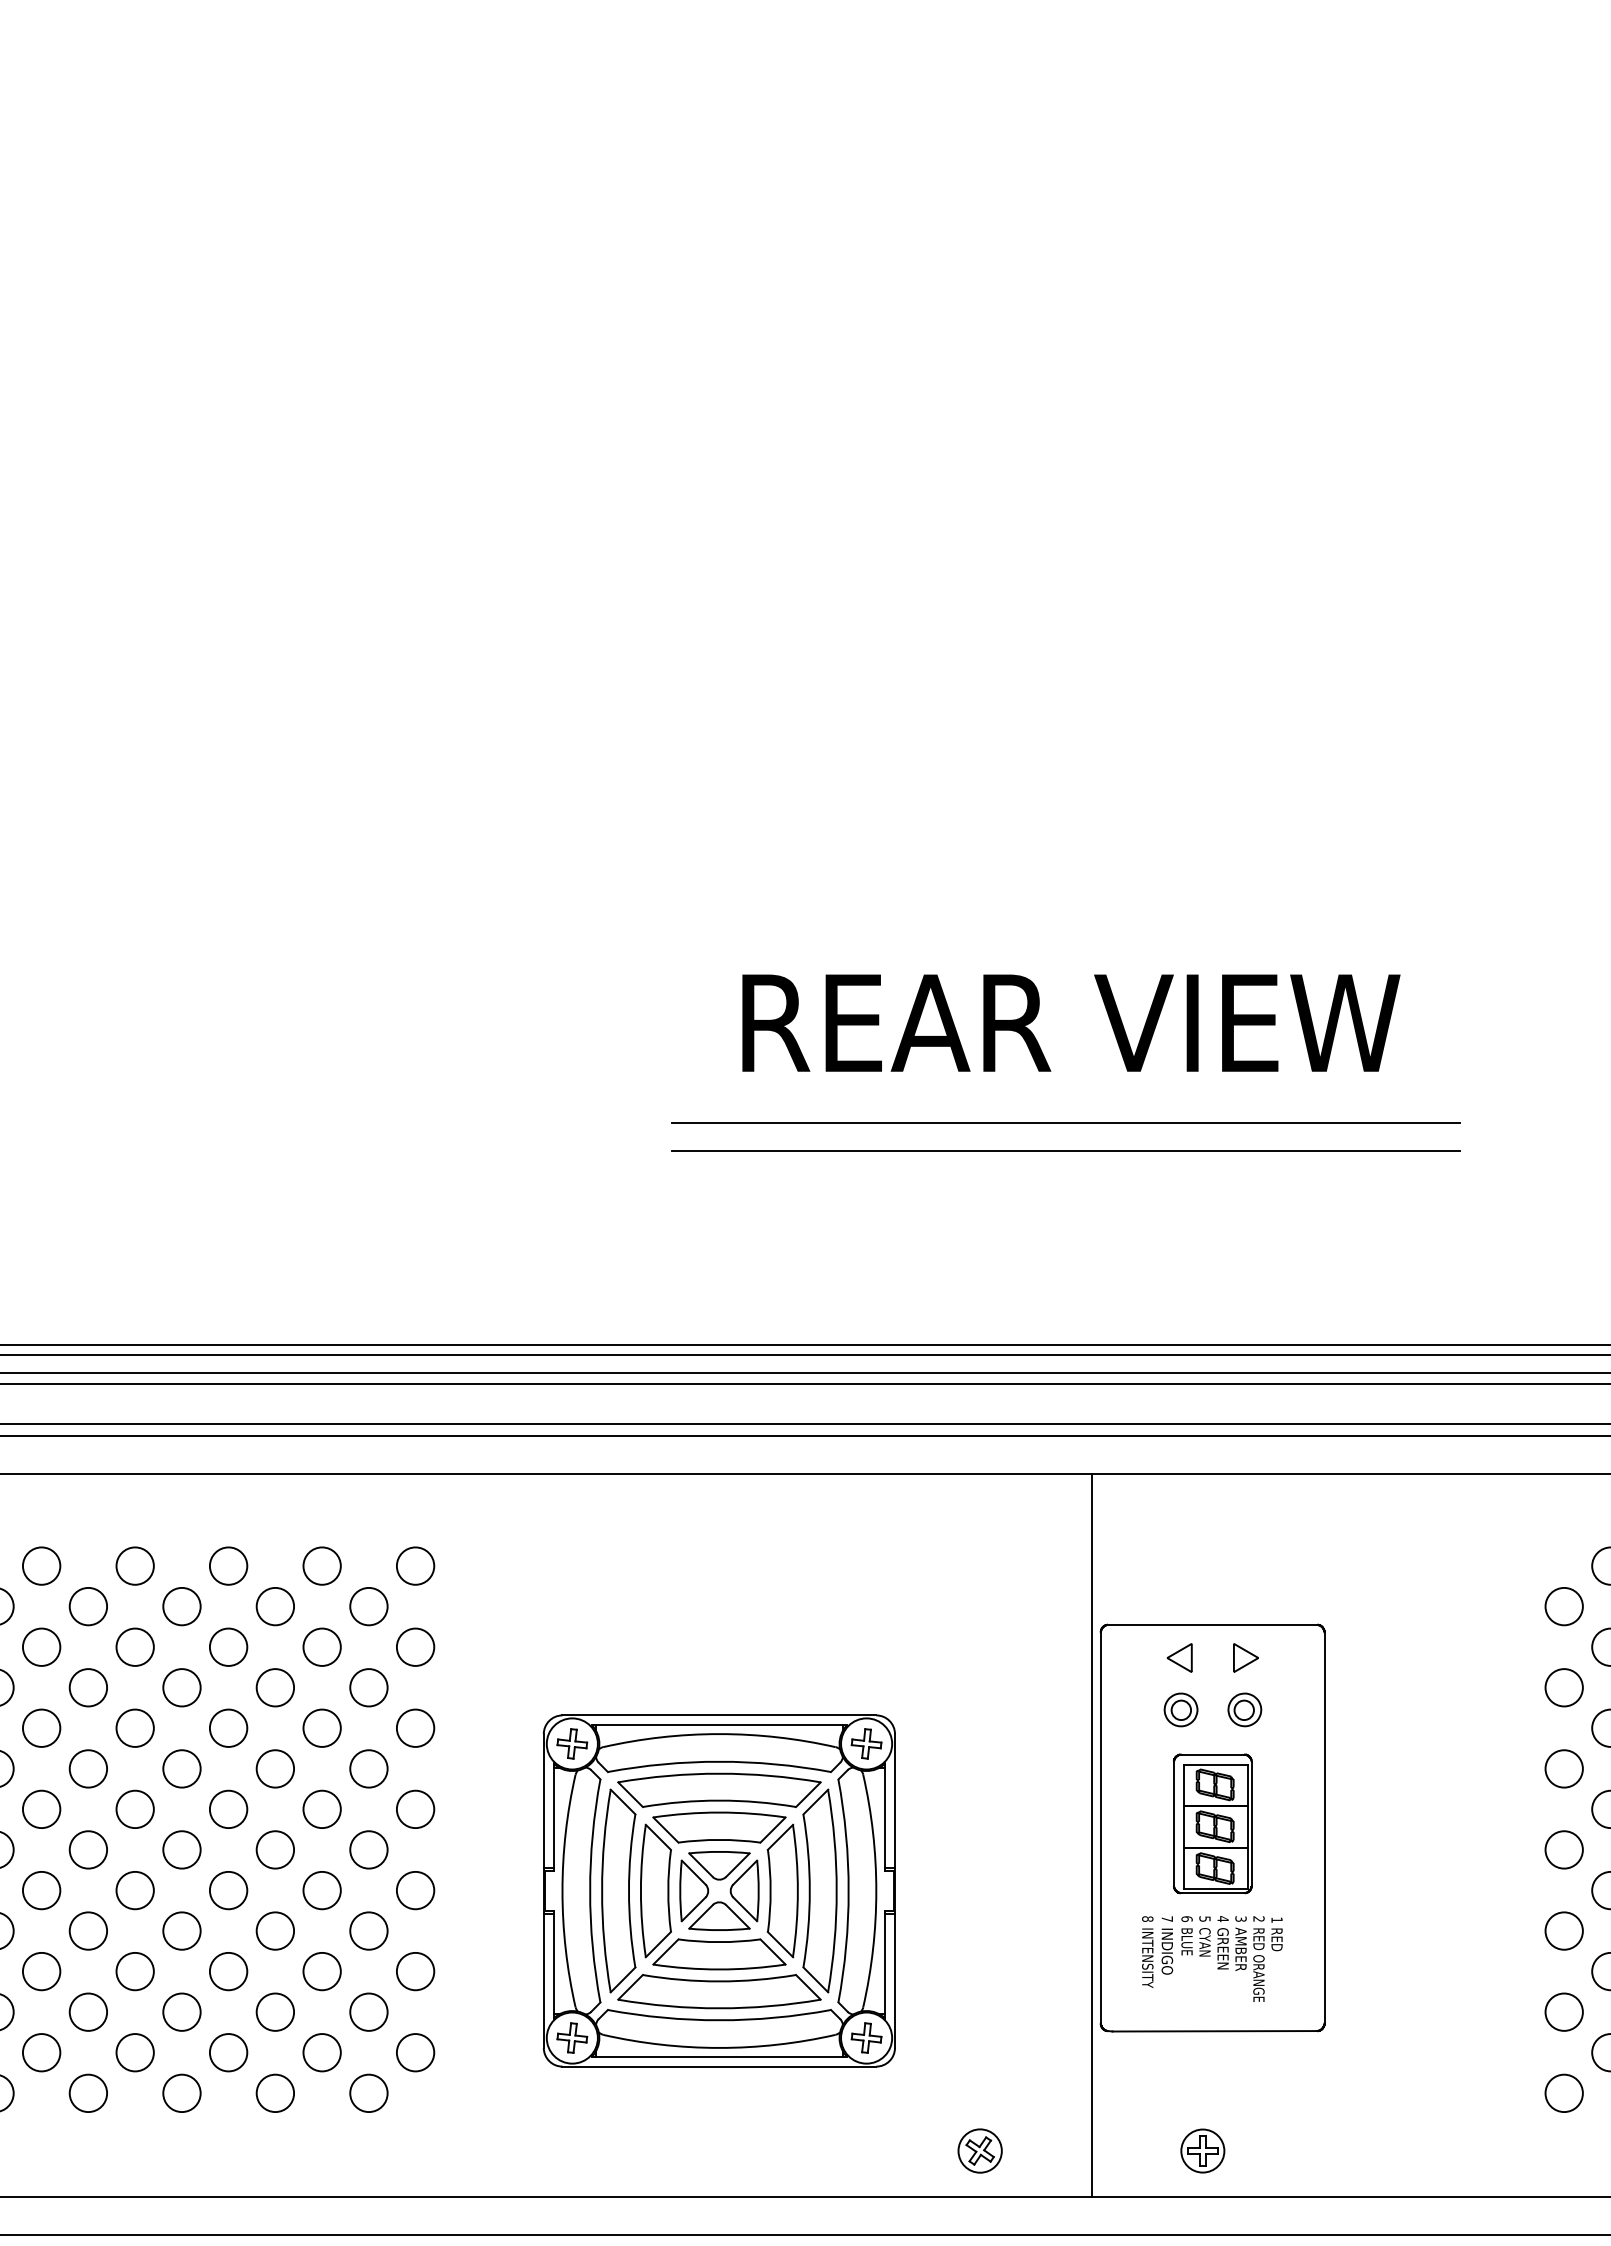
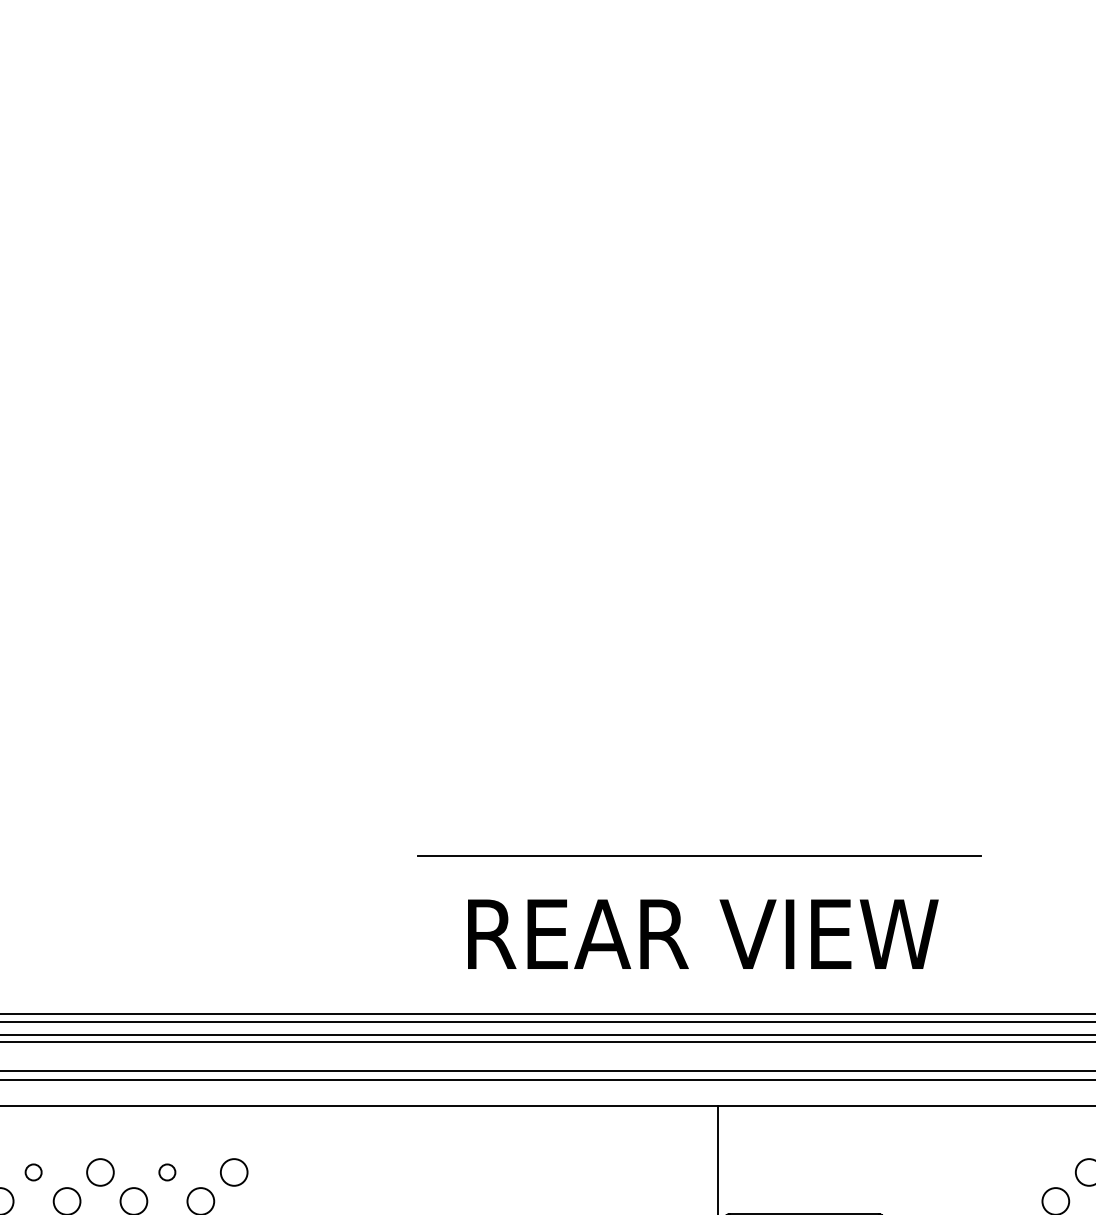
text: (1071, 1022) -> (703, 933), moved
line: (1066, 1150) -> (699, 875), removed
circle: (134, 1565) -> (33, 1172), size x0.6
circle: (321, 1565) -> (166, 1172), size x0.6

